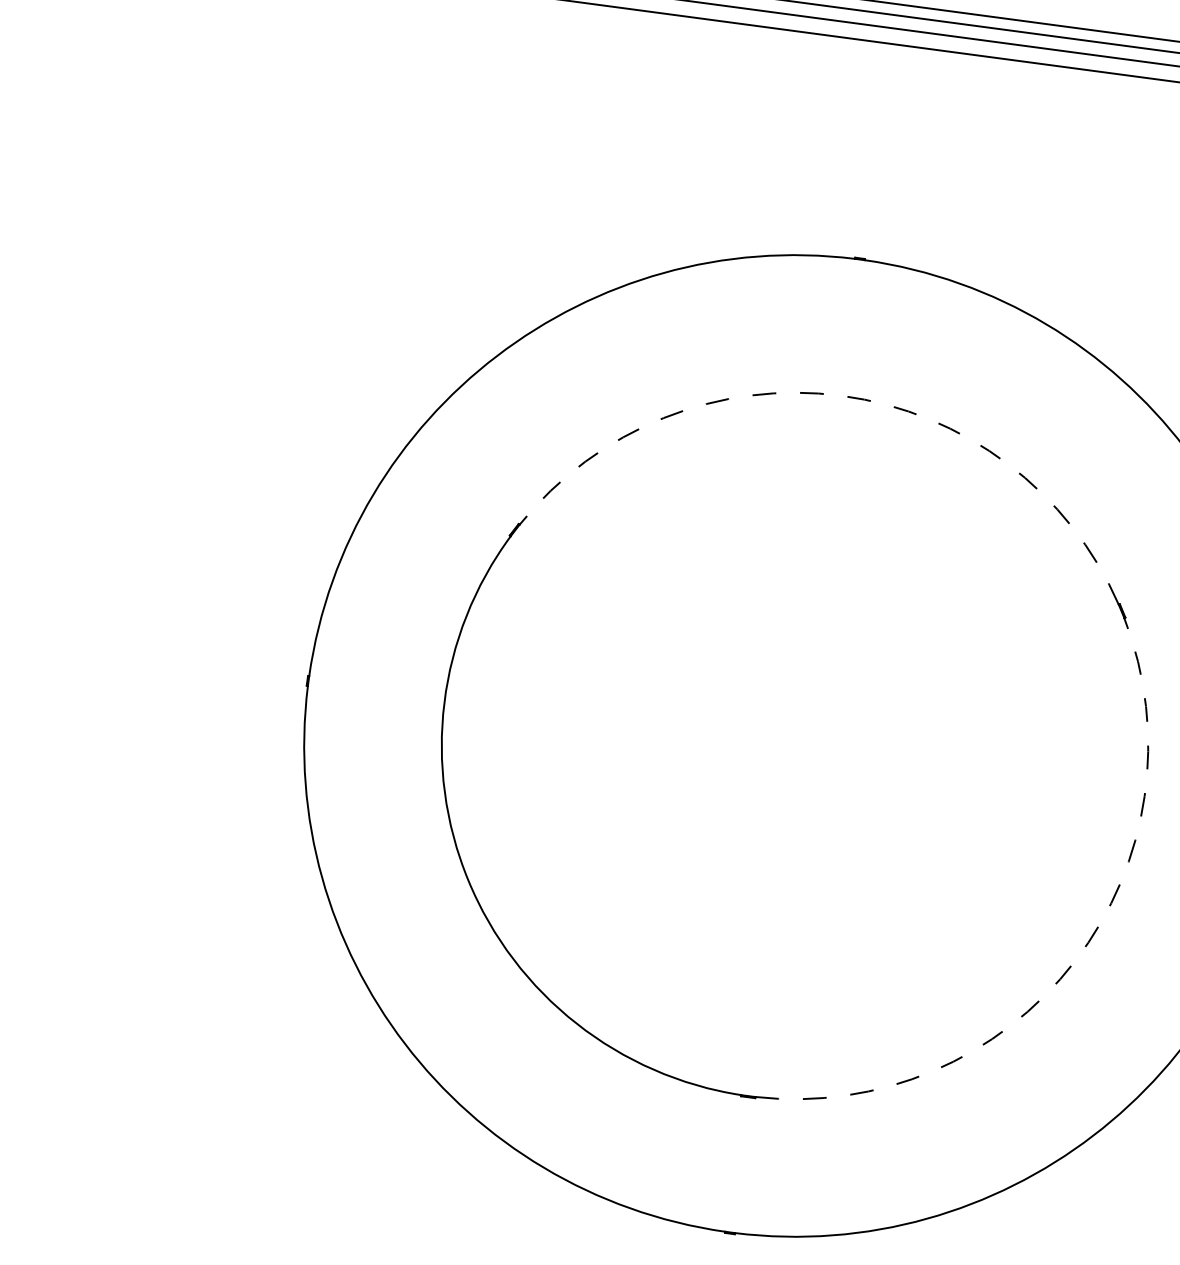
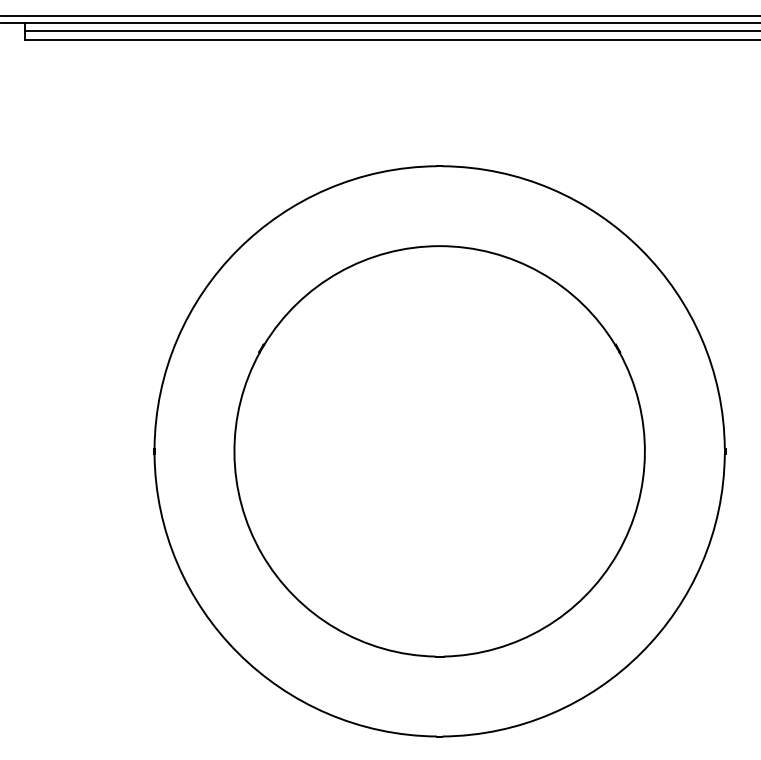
arc: (841, 396) -> (439, 246), dashed -> solid
arc: (1075, 960) -> (617, 553), dashed -> solid

